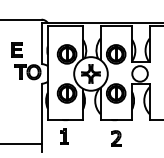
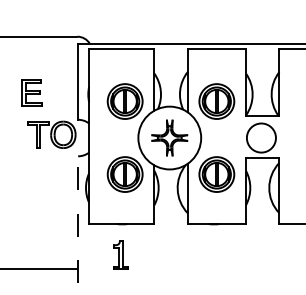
line: (41, 117) -> (77, 219), solid -> dashed
part: (116, 138) -> (217, 258), removed

